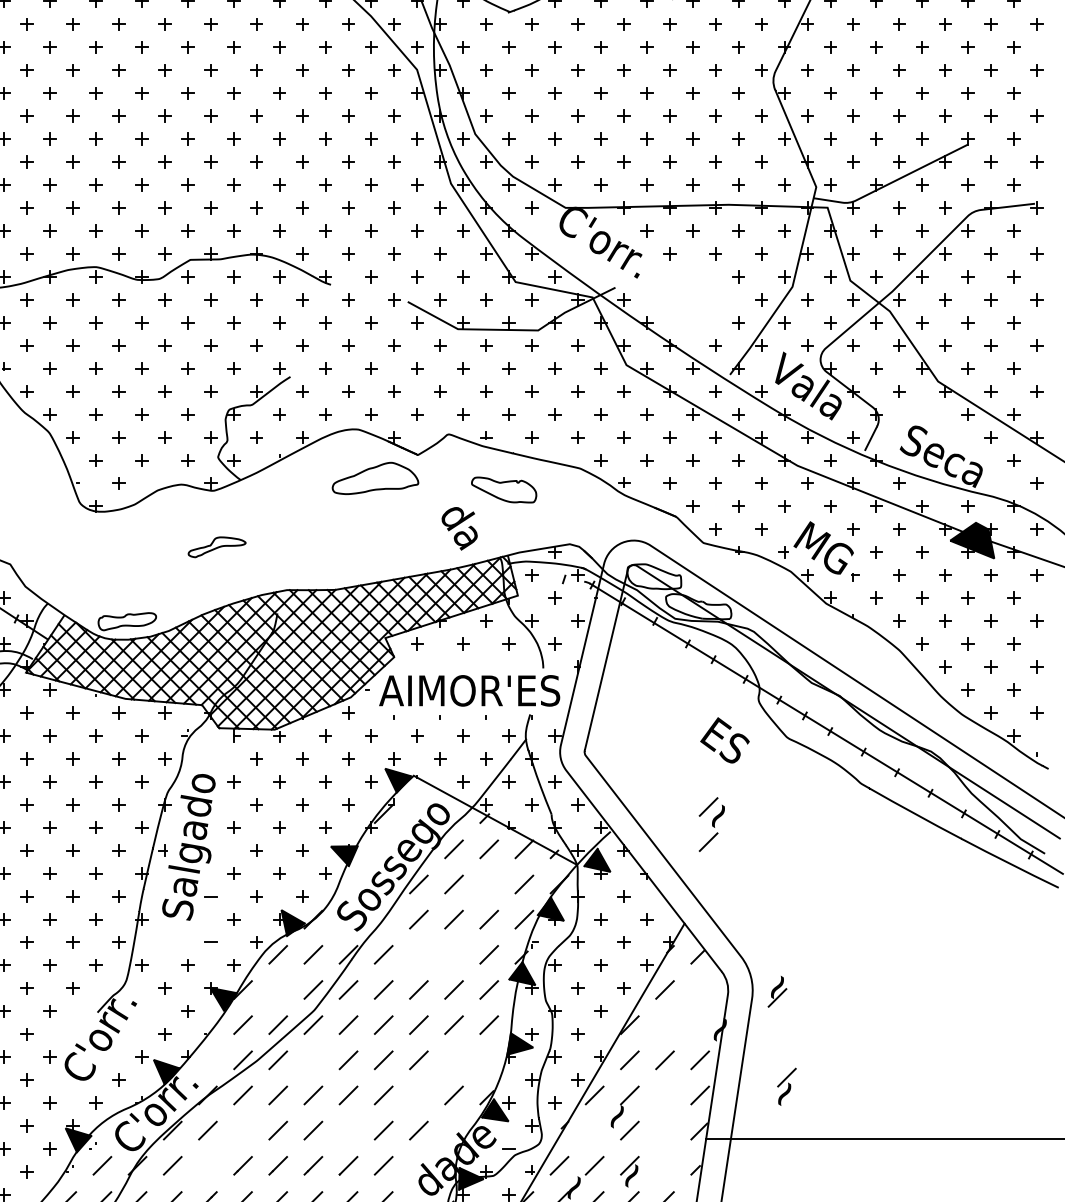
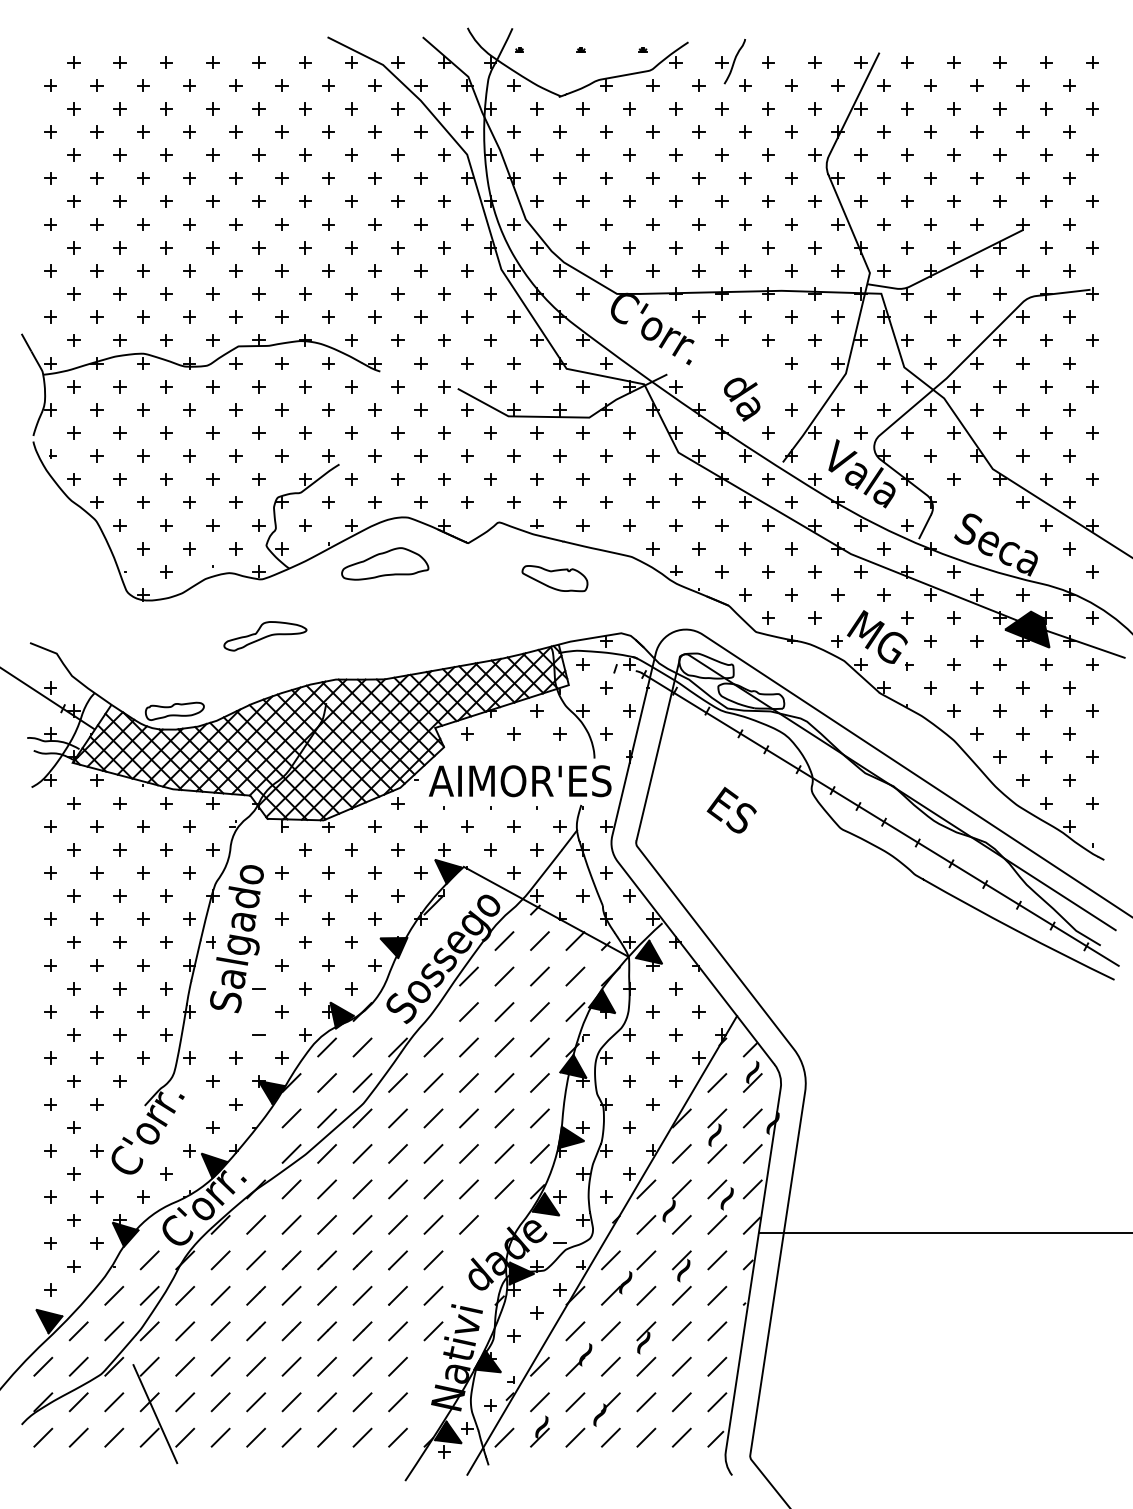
part: (375, 478) -> (385, 563), moved
text: (460, 528) -> (742, 399), moved
part: (217, 547) -> (265, 636), size x1.43
text: (724, 739) -> (731, 809), moved
part: (711, 823) -> (720, 1206), moved
line: (488, 884) -> (539, 976), added
line: (418, 954) -> (468, 1047), added
line: (454, 954) -> (504, 1047), added
line: (277, 989) -> (326, 1082), added
part: (777, 991) -> (752, 1076), moved
line: (699, 1025) -> (752, 1118), added
line: (313, 1059) -> (362, 1153), added
line: (454, 1059) -> (504, 1153), added
line: (488, 1059) -> (539, 1153), added
part: (787, 1086) -> (717, 1127), moved
line: (418, 1095) -> (468, 1189), added
line: (242, 1130) -> (291, 1224), added
line: (348, 1130) -> (397, 1224), added
line: (594, 1130) -> (646, 1224), added
line: (208, 1165) -> (256, 1260), added
line: (665, 1165) -> (717, 1260), added

